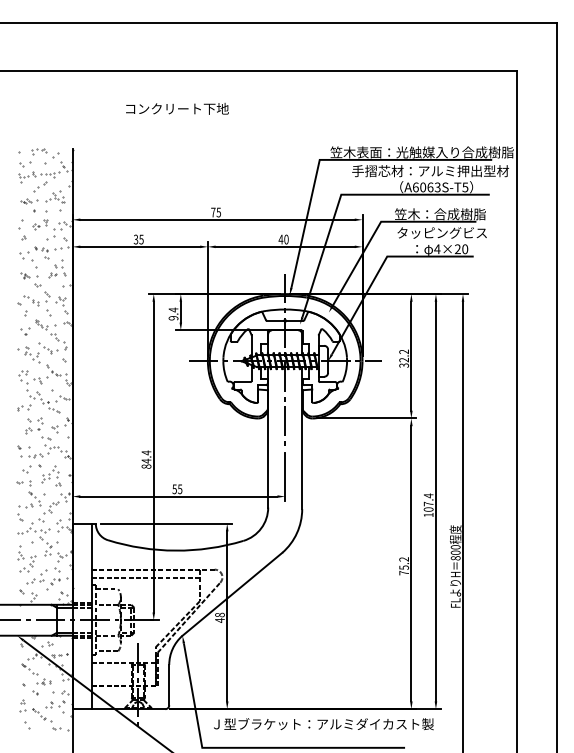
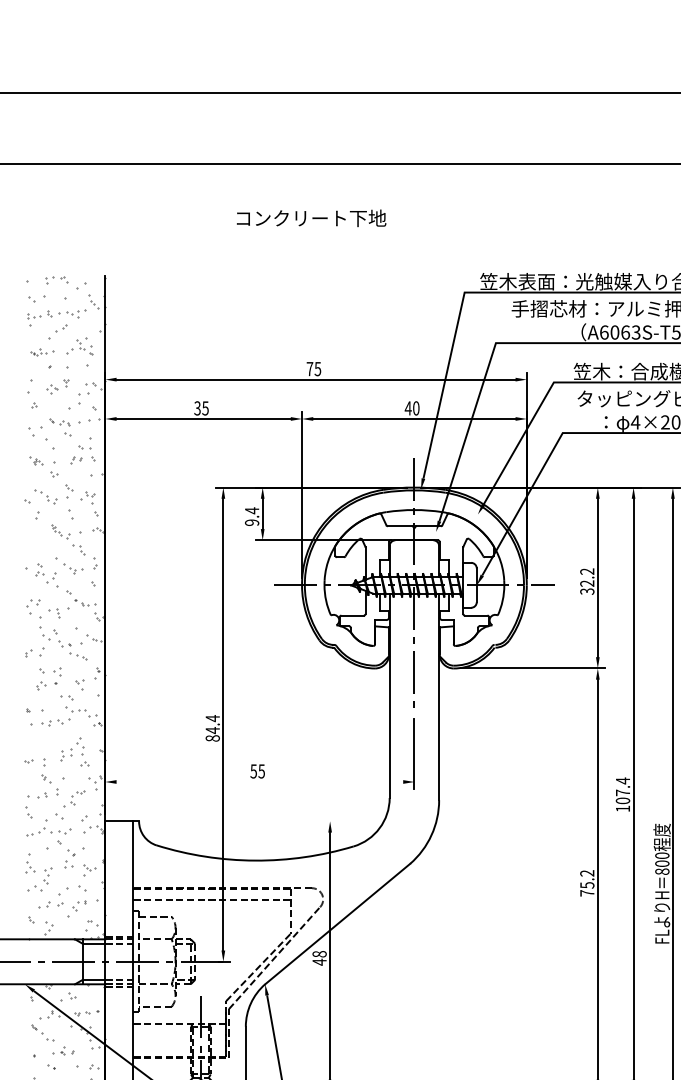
text: (177, 108) -> (311, 217), moved
part: (25, 331) -> (36, 542), removed
part: (31, 468) -> (45, 741), removed
line: (178, 496) -> (259, 781), removed
line: (166, 523) -> (241, 821), removed

